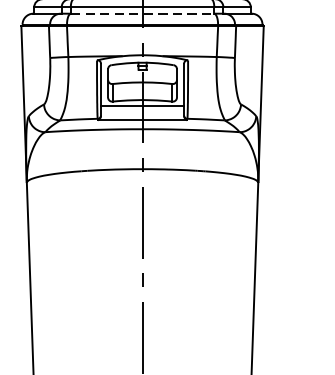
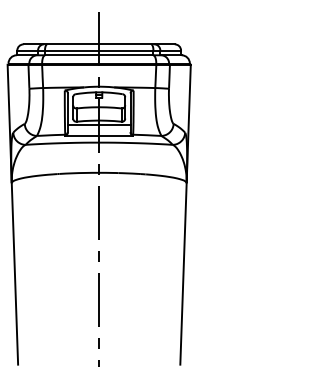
line: (142, 13) -> (99, 55), dashed -> solid

